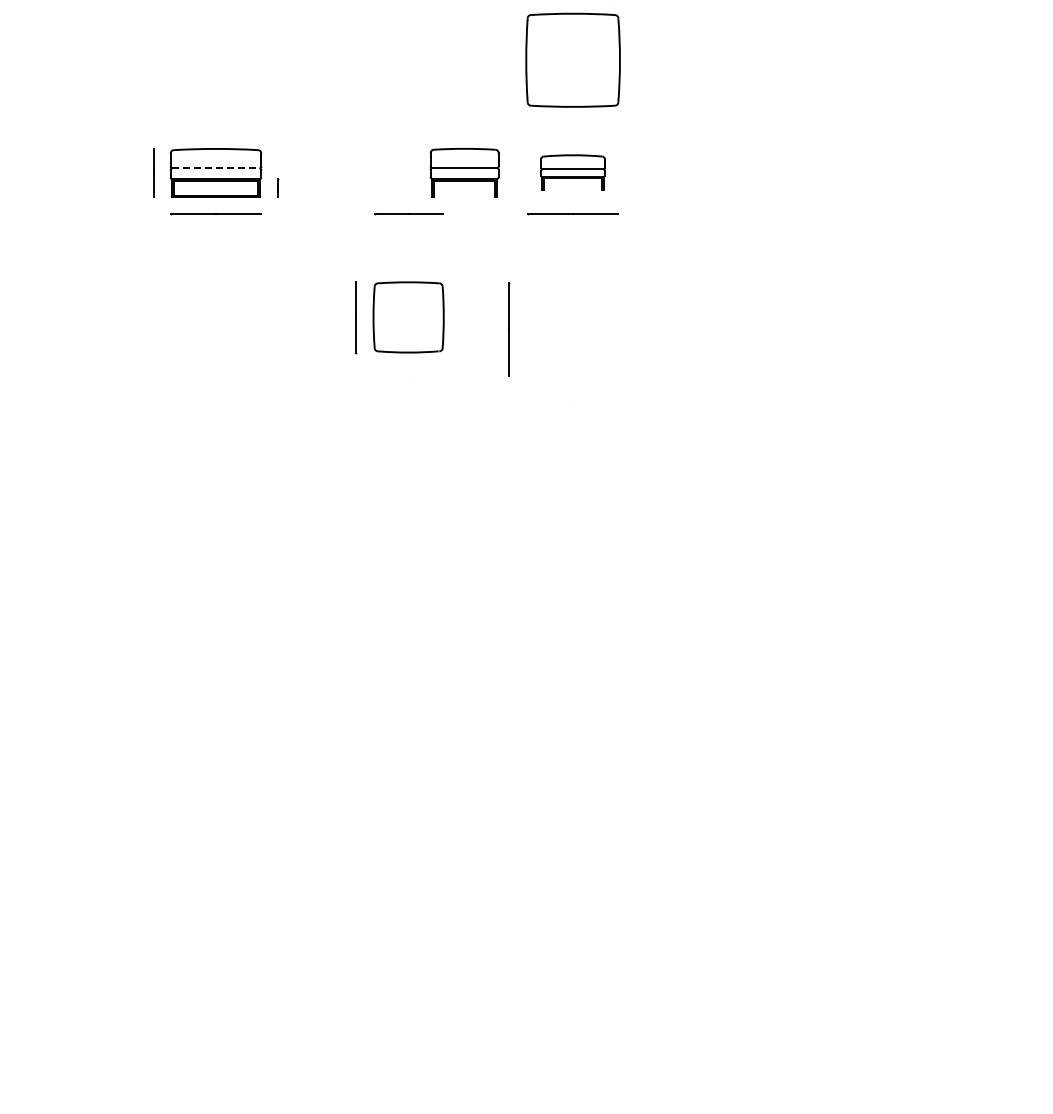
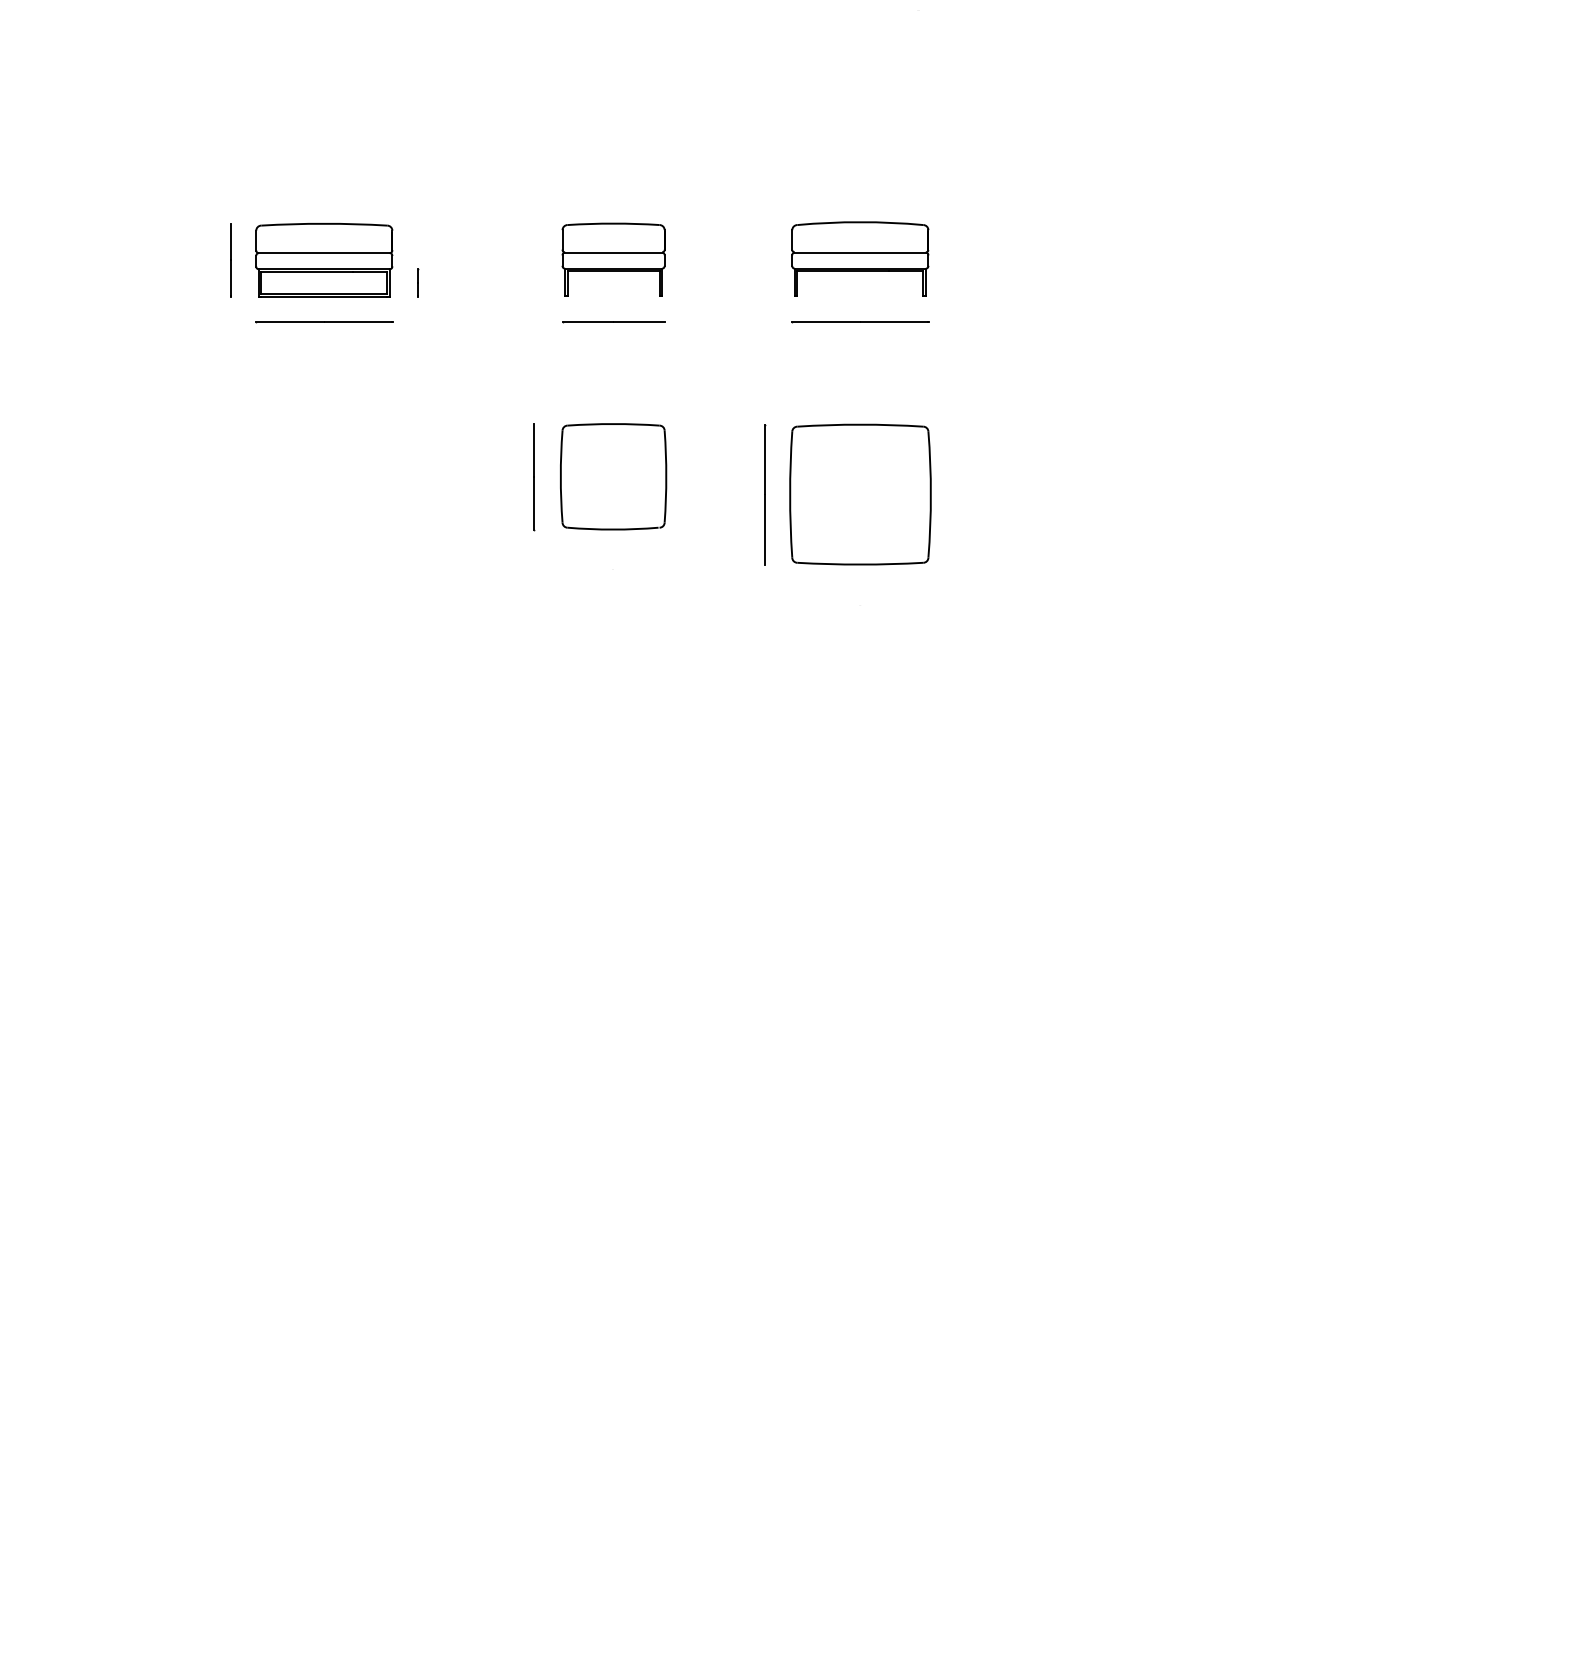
part: (572, 59) -> (859, 493), moved
line: (216, 168) -> (325, 253), dashed -> solid
part: (464, 172) -> (613, 259), moved
part: (572, 172) -> (859, 259), size x1.43

